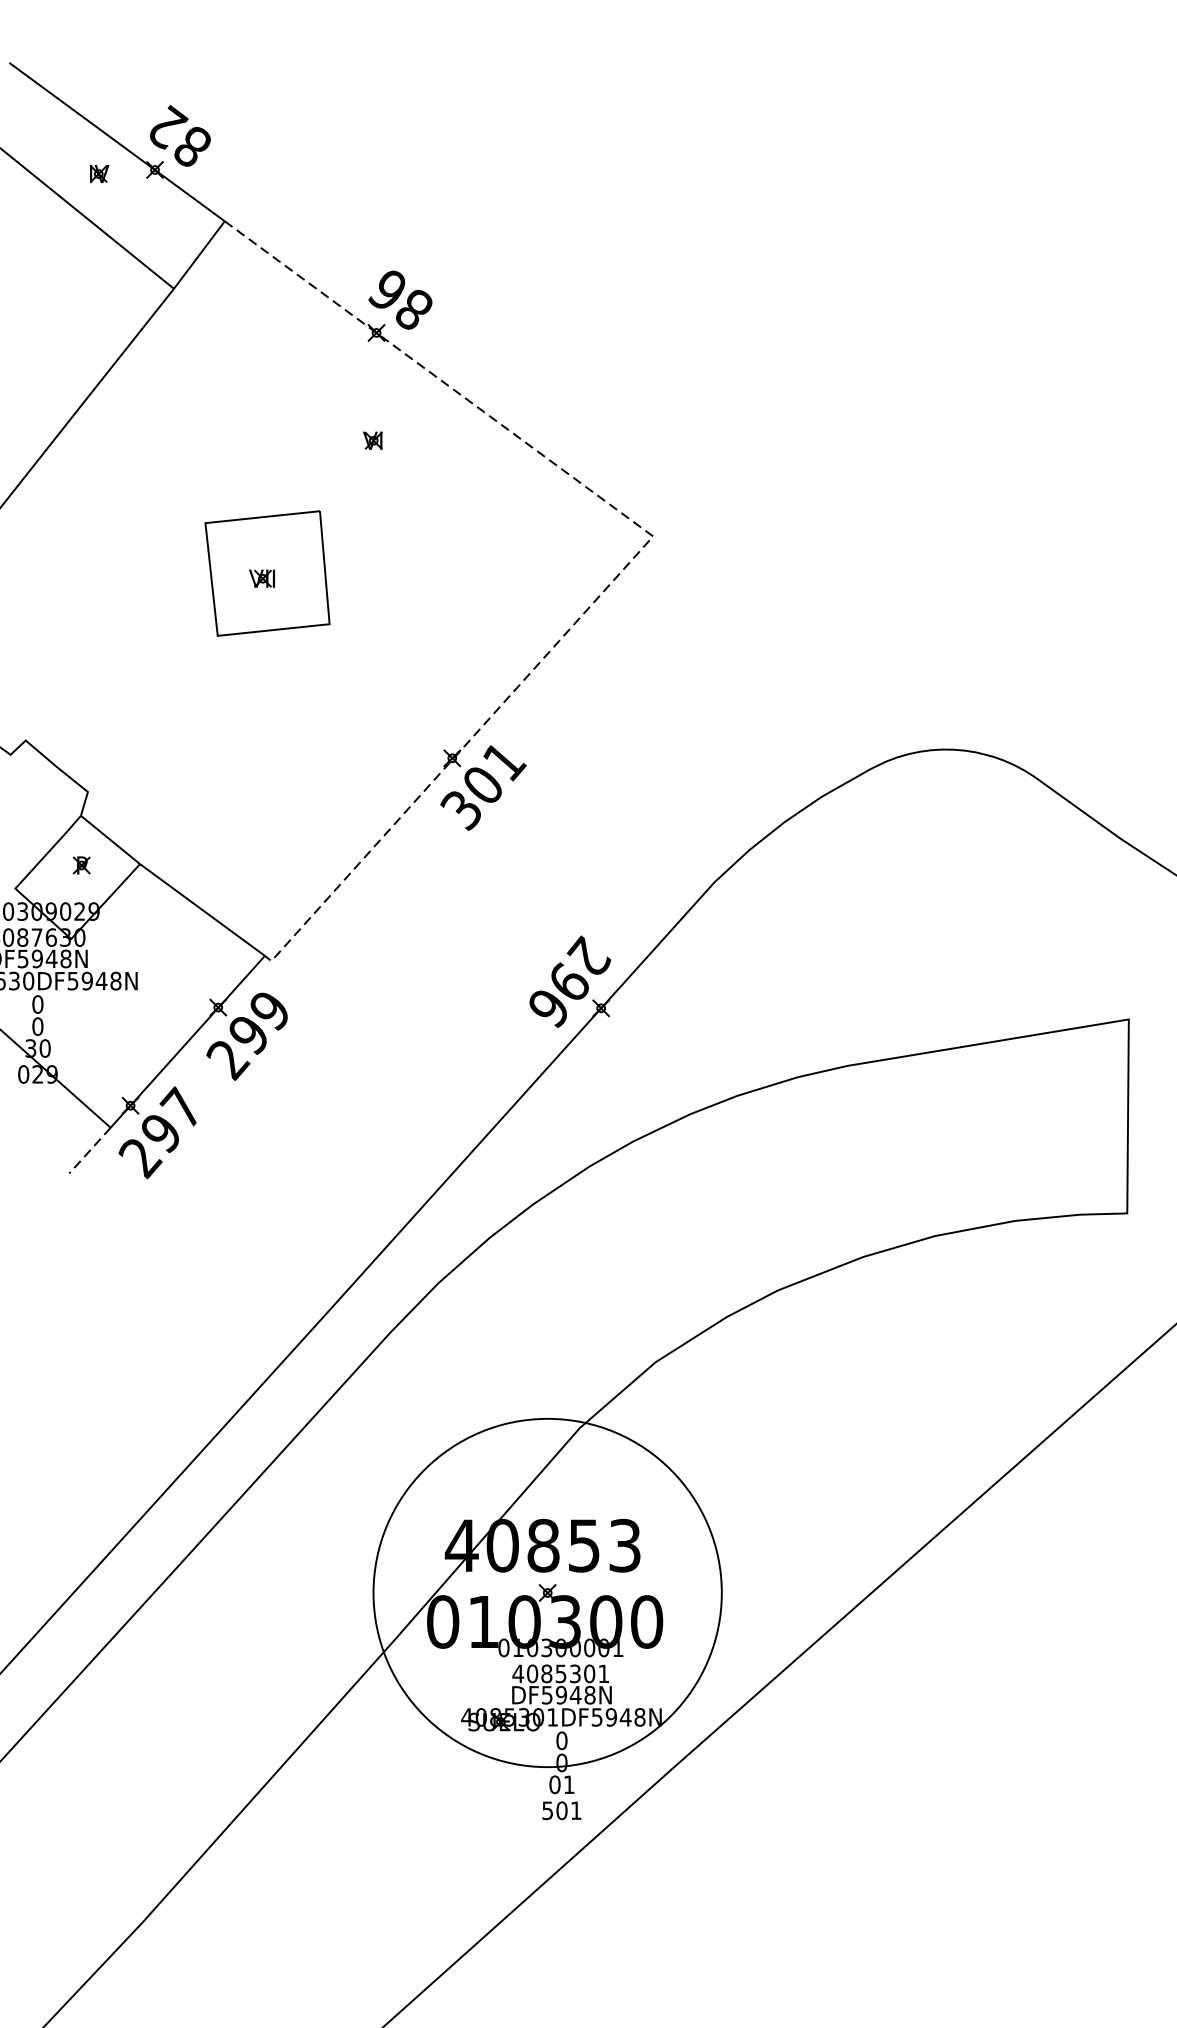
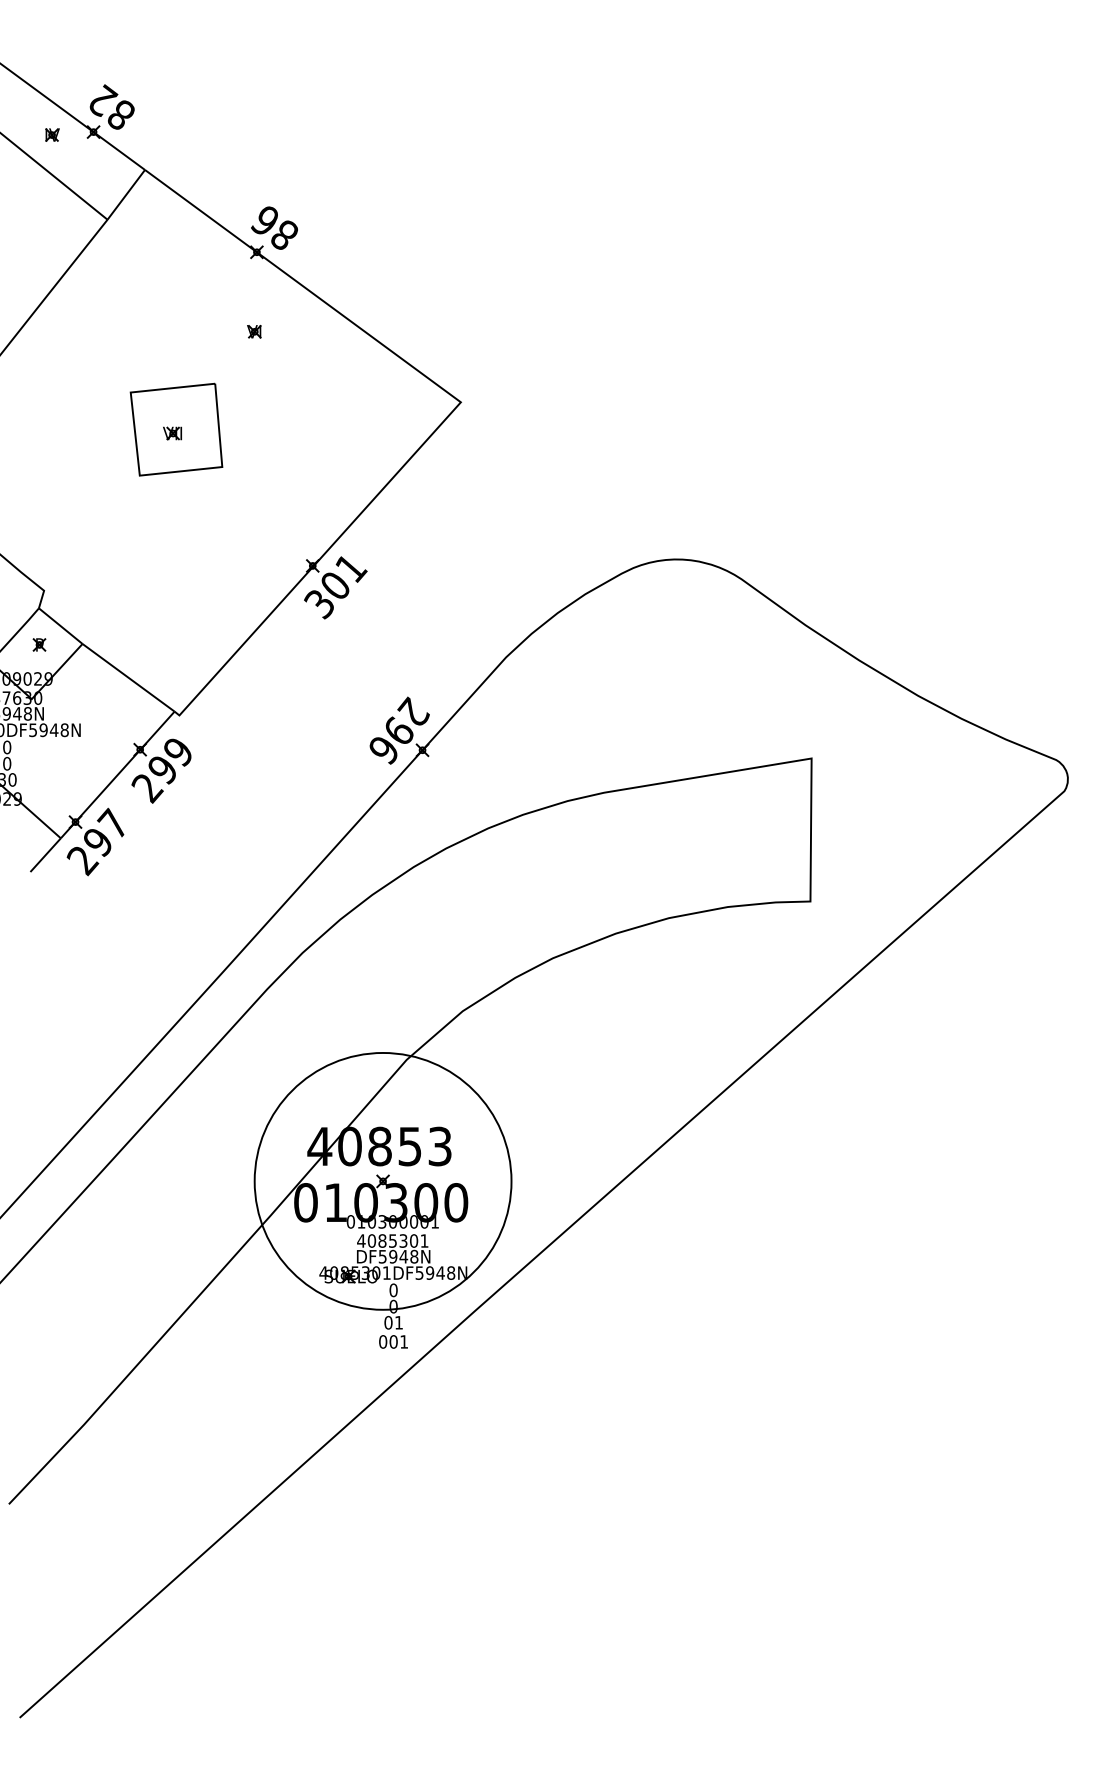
line: (636, 554) -> (448, 415), dashed -> solid
line: (89, 1151) -> (45, 855), dashed -> solid
text: (548, 1810) -> (383, 1341), 501 -> 001

